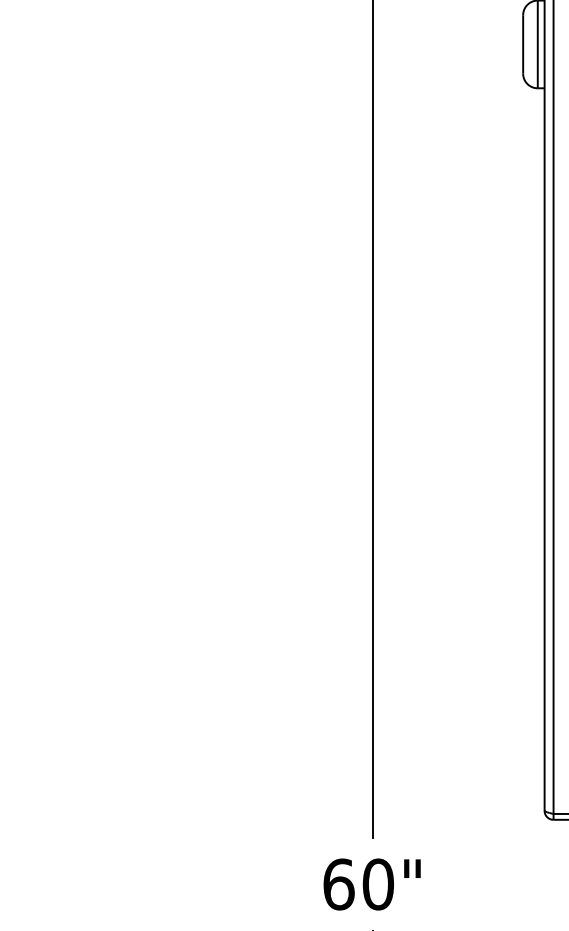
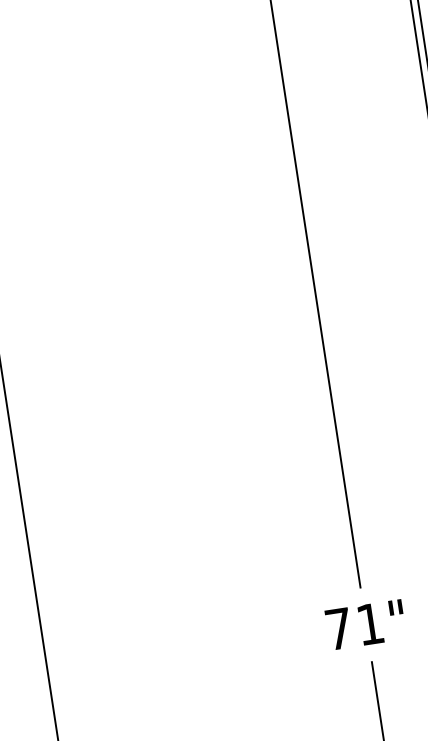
text: (358, 884) -> (354, 626), 60" -> 71"

